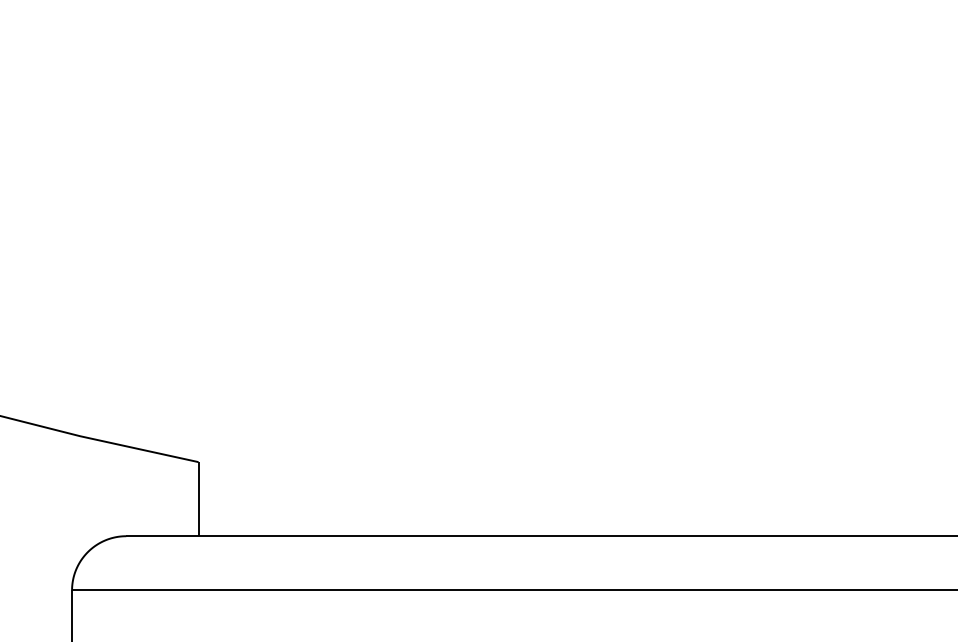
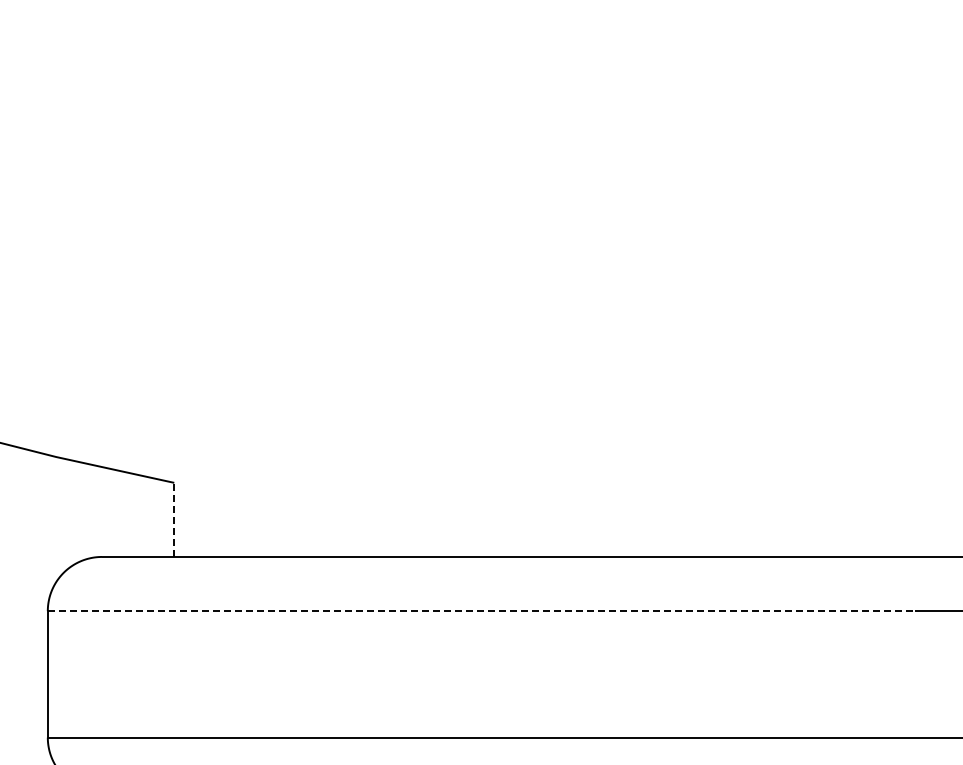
line: (198, 498) -> (174, 519), solid -> dashed
line: (505, 590) -> (481, 611), solid -> dashed

